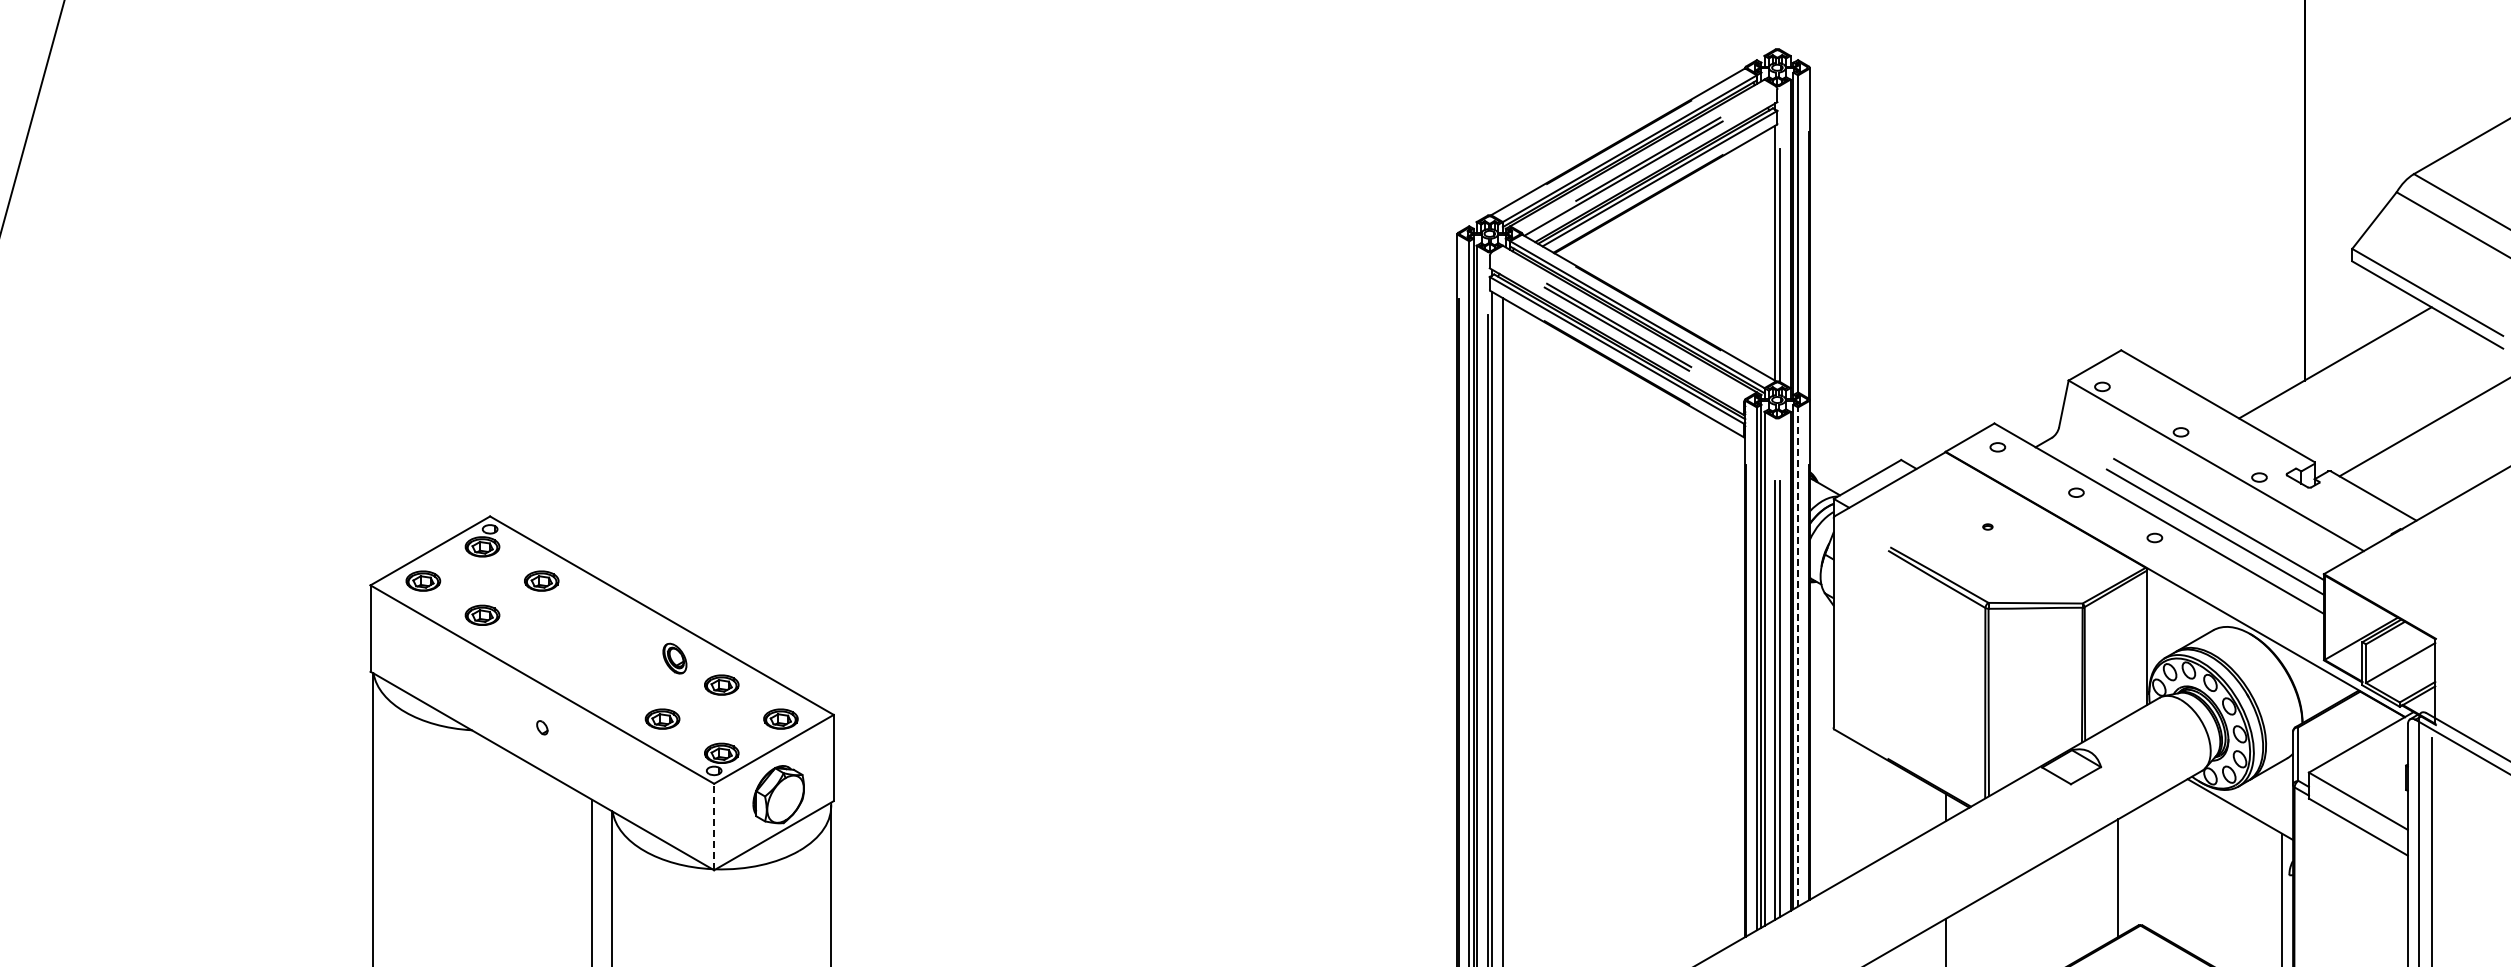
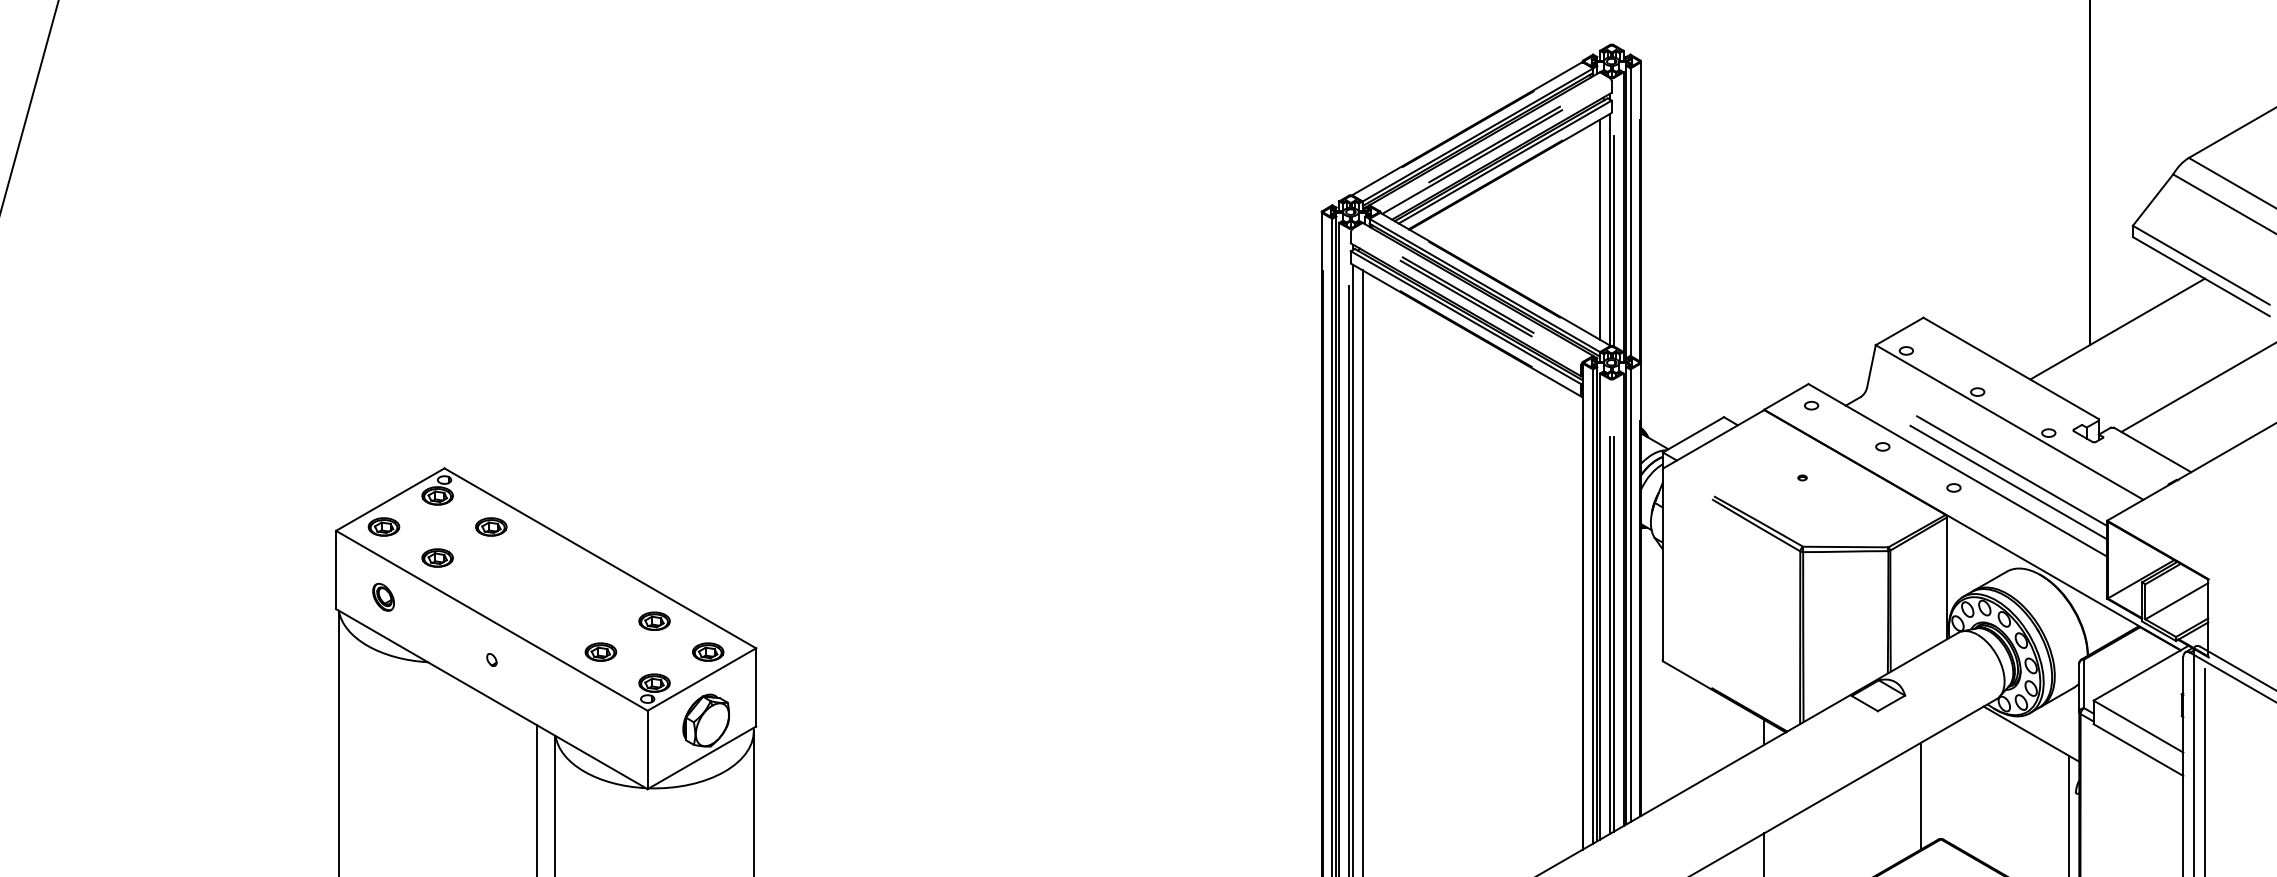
line: (1764, 253) -> (1600, 229), added
line: (1798, 657) -> (1630, 596), dashed -> solid
part: (674, 658) -> (383, 597), moved
line: (714, 826) -> (647, 749), dashed -> solid

